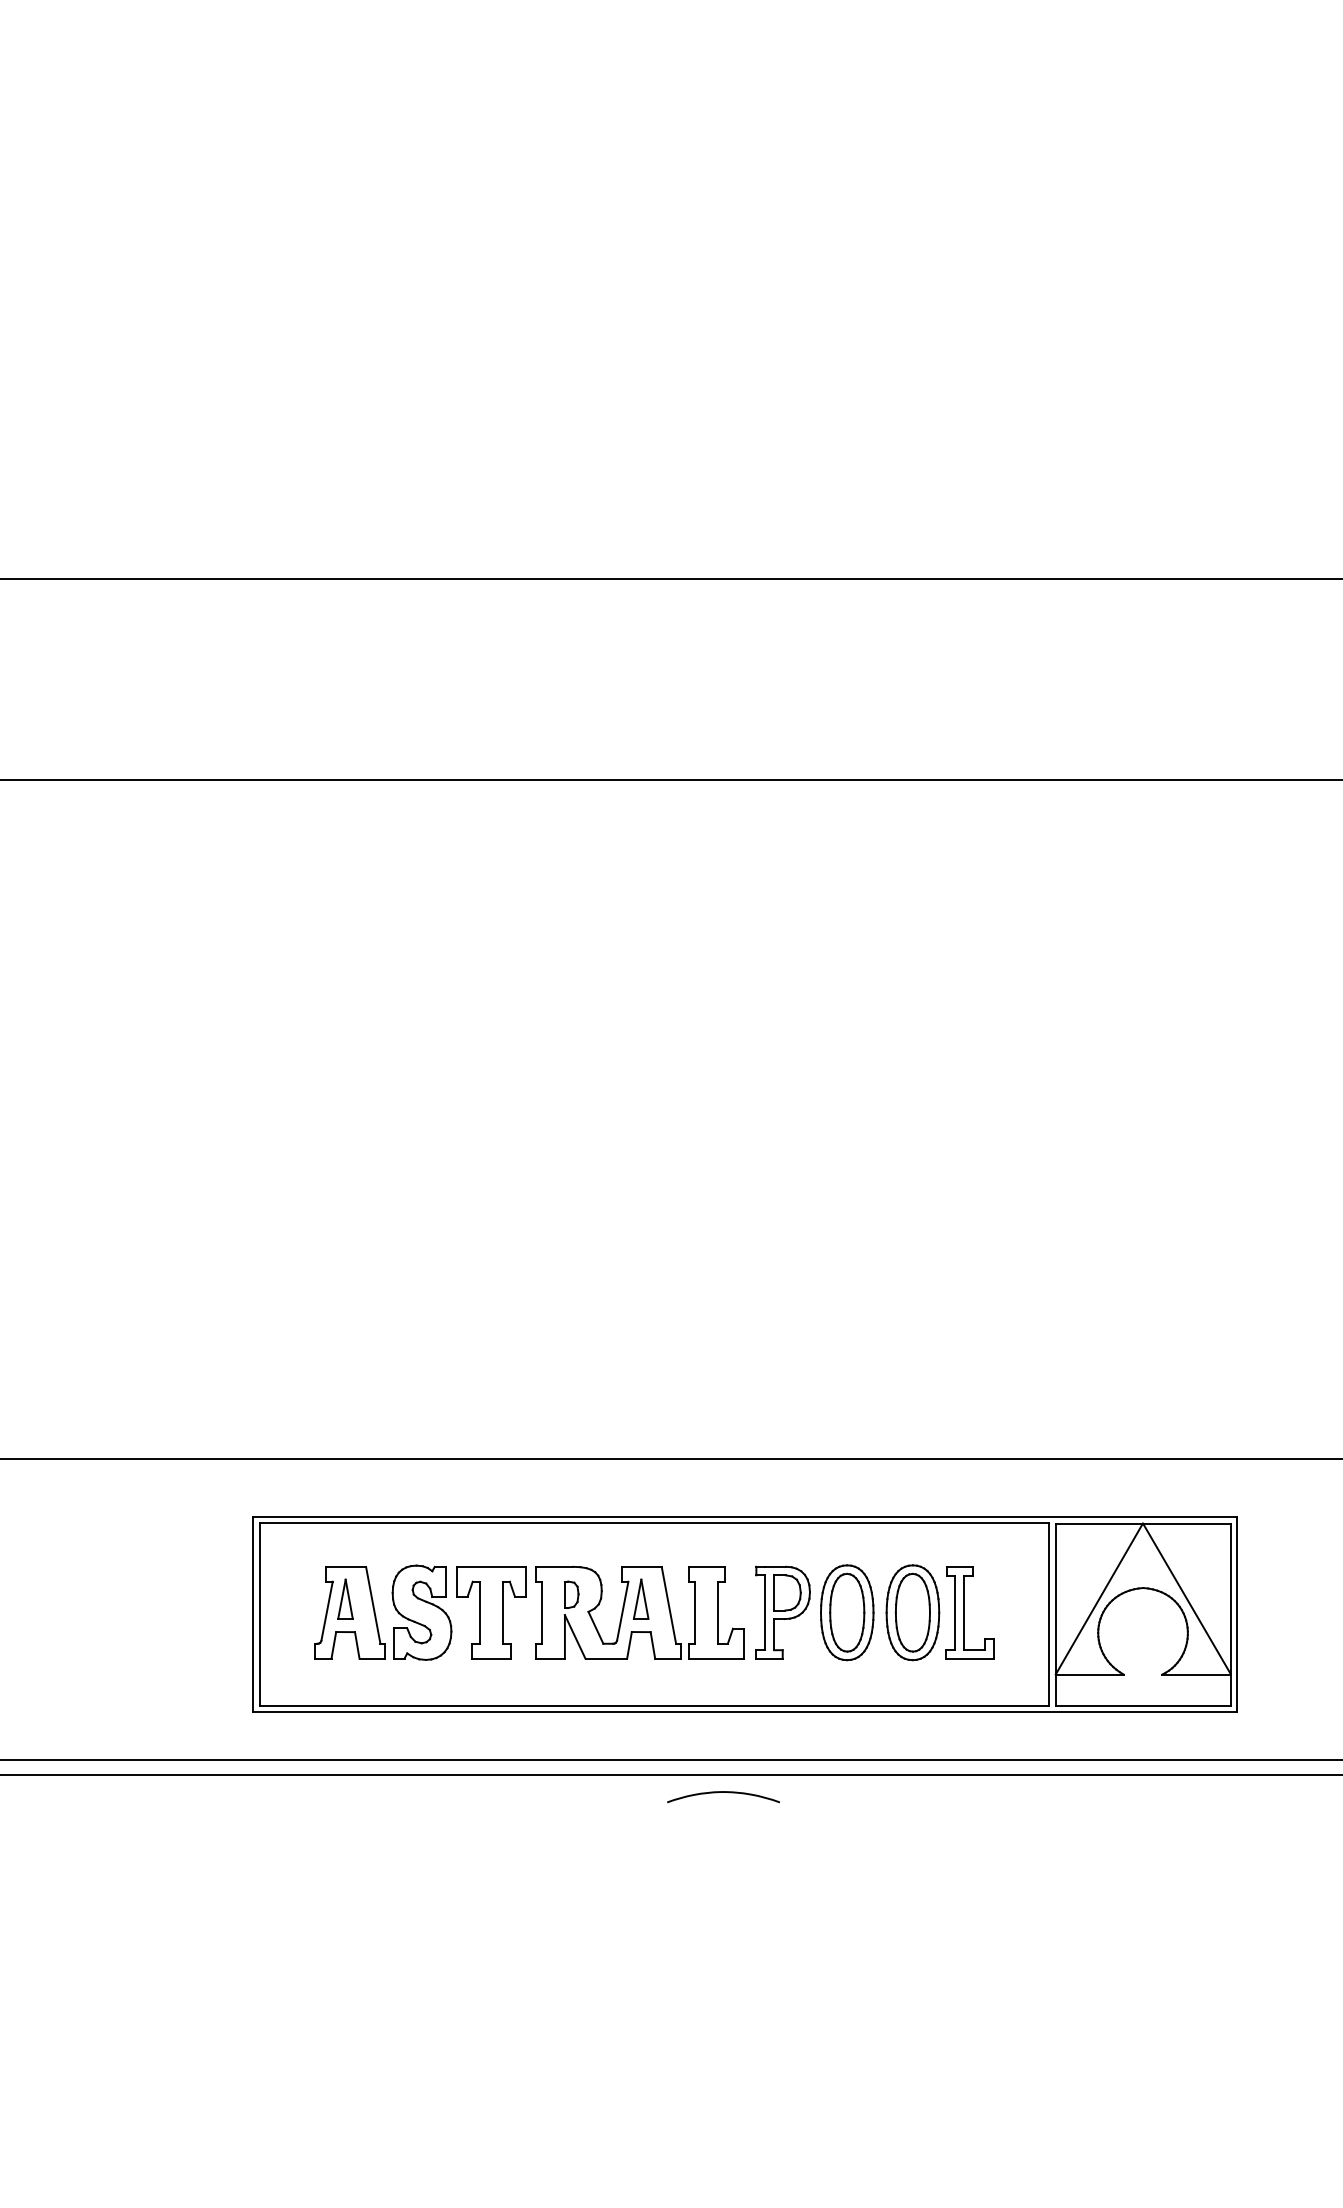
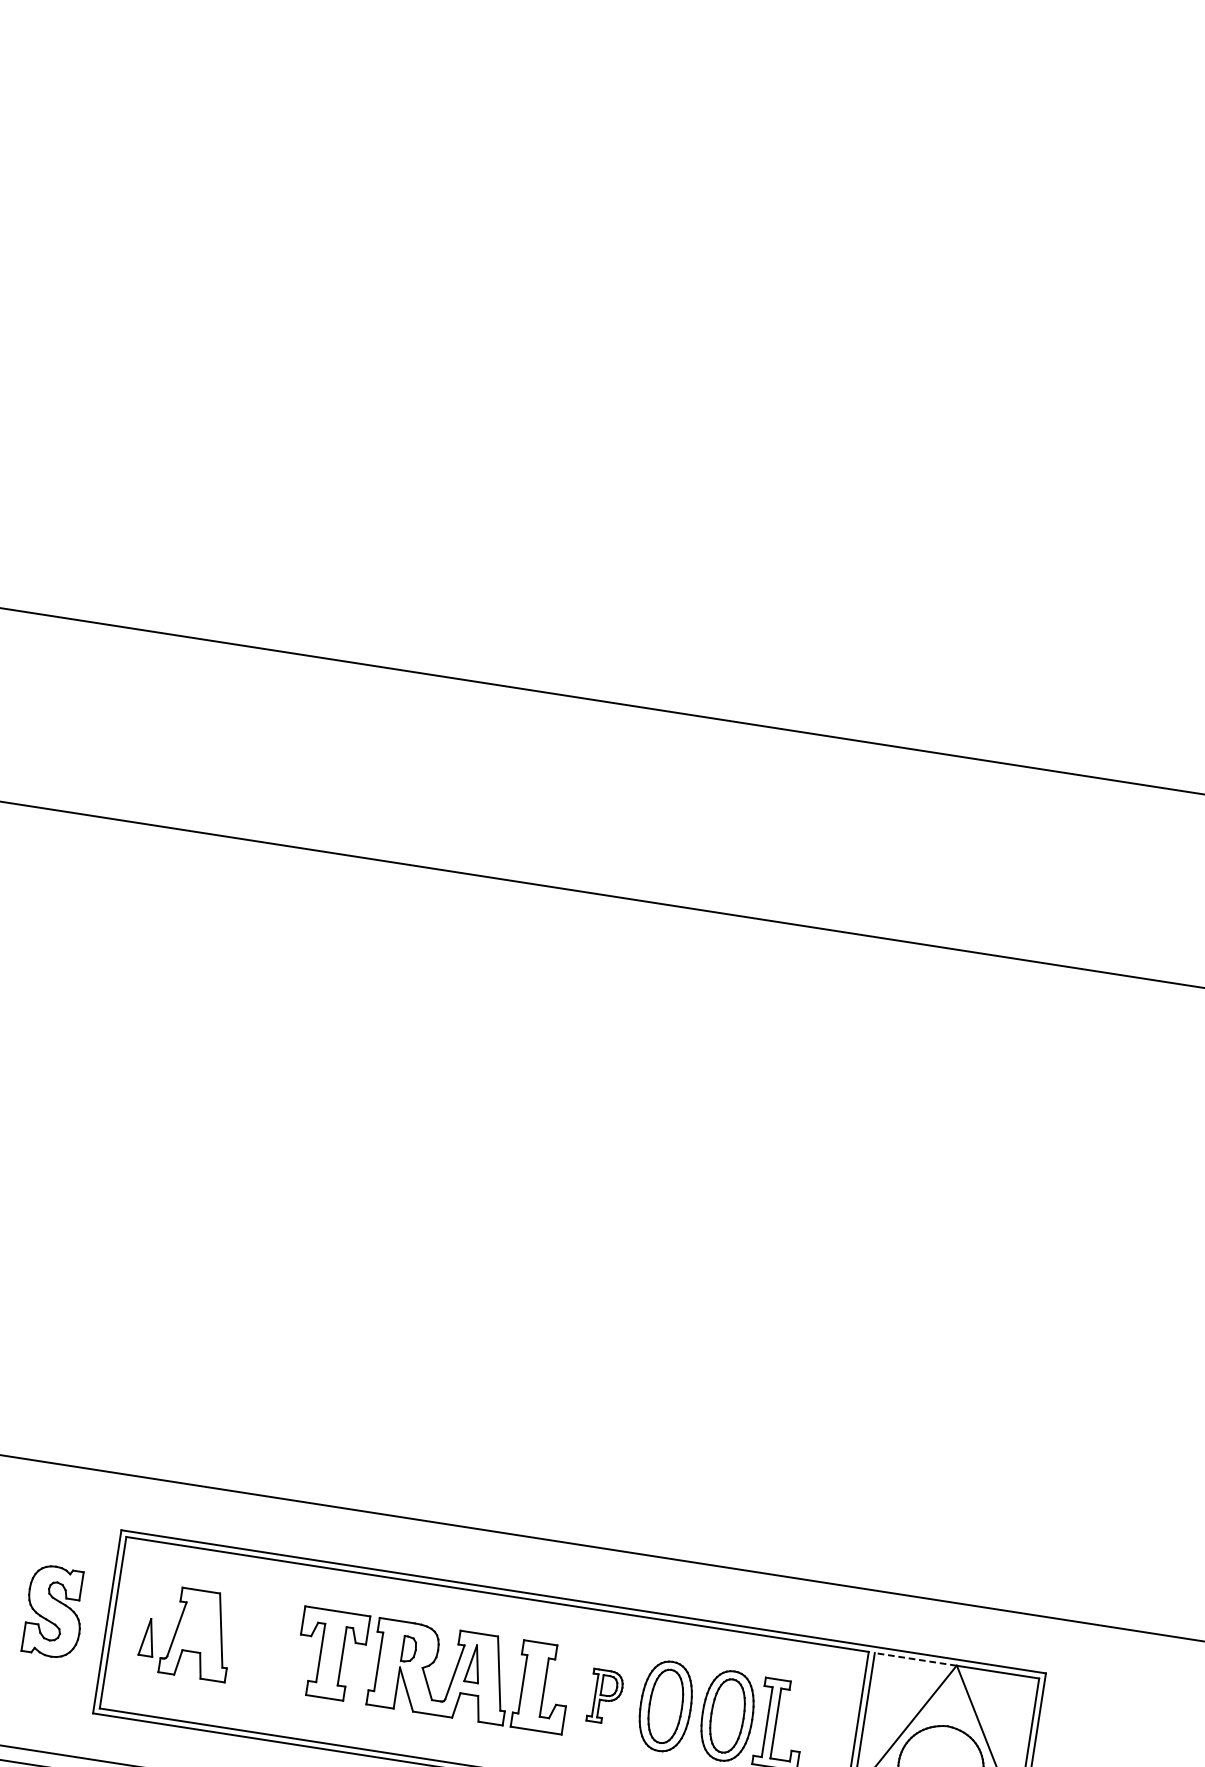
line: (1099, 1523) -> (915, 1659), solid -> dashed
part: (345, 1598) -> (148, 1636), moved
part: (421, 1612) -> (54, 1611), moved
part: (782, 1612) -> (604, 1696), size x0.6

